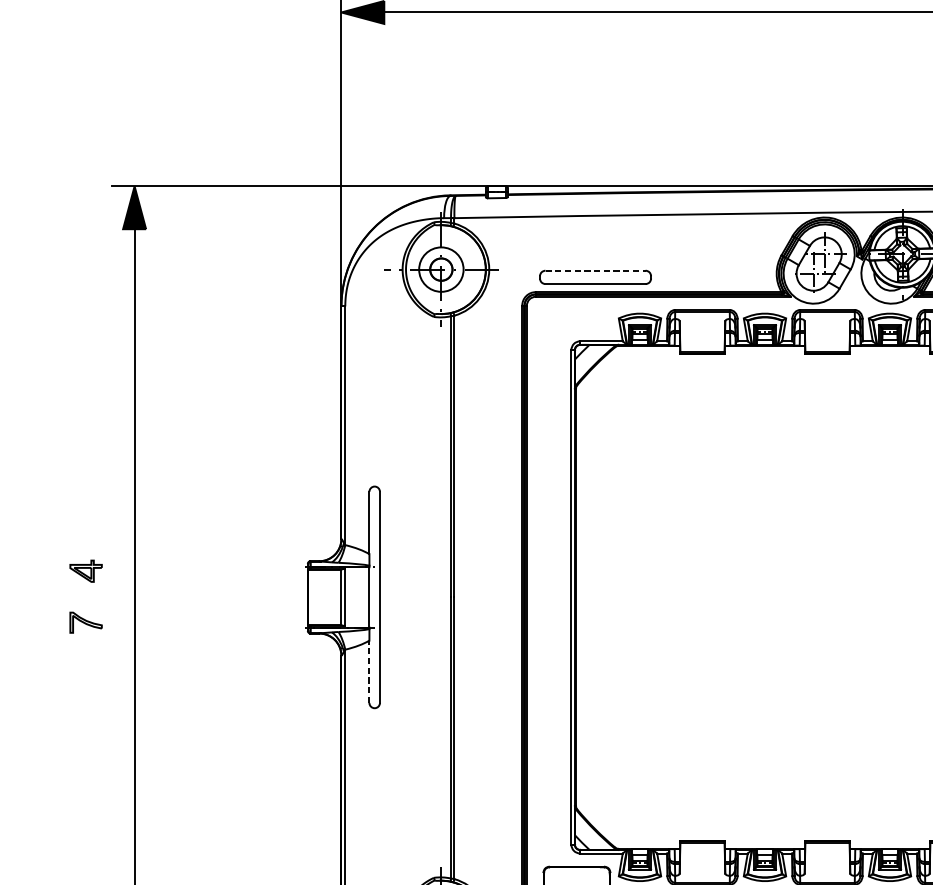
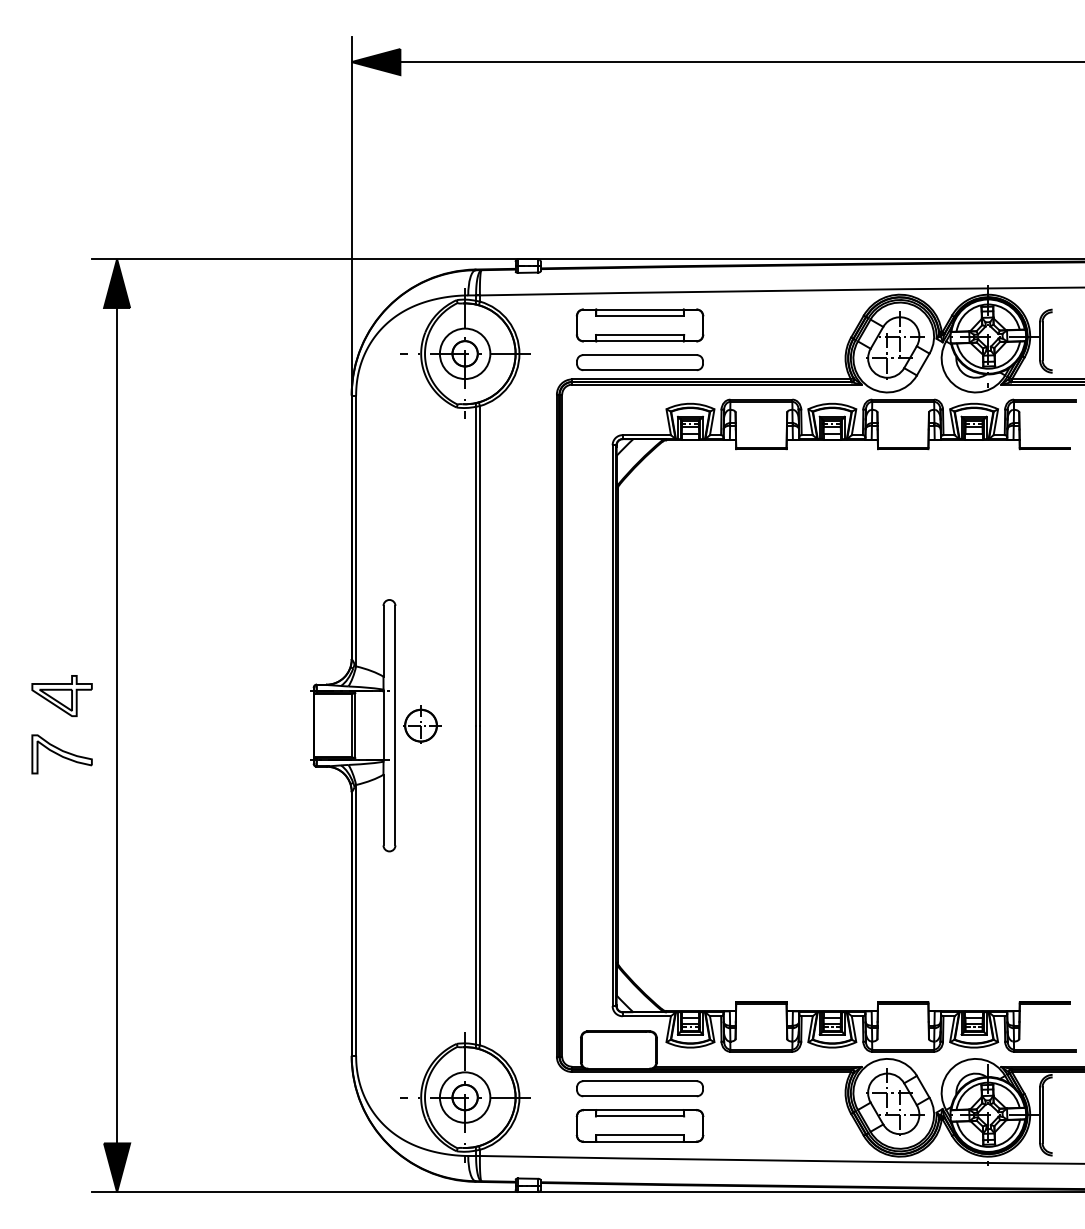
part: (595, 244) -> (639, 325), added
line: (595, 271) -> (640, 355), dashed -> solid
part: (85, 570) -> (61, 695), size x1.67
part: (403, 596) -> (422, 724), added
part: (85, 622) -> (61, 754), size x1.67
line: (369, 671) -> (383, 809), dashed -> solid

